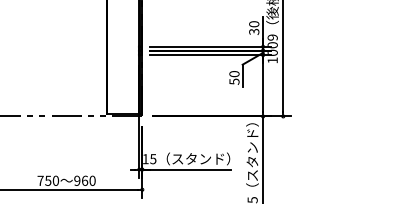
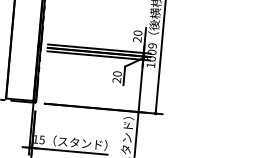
text: (254, 31) -> (137, 39), 30 -> 20
text: (234, 81) -> (116, 80), 50 -> 20

